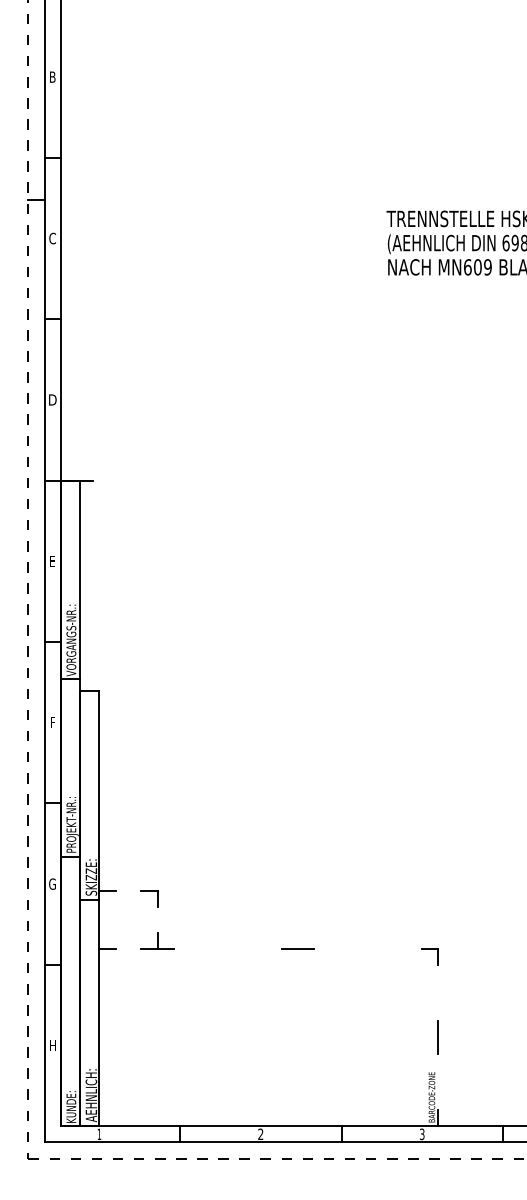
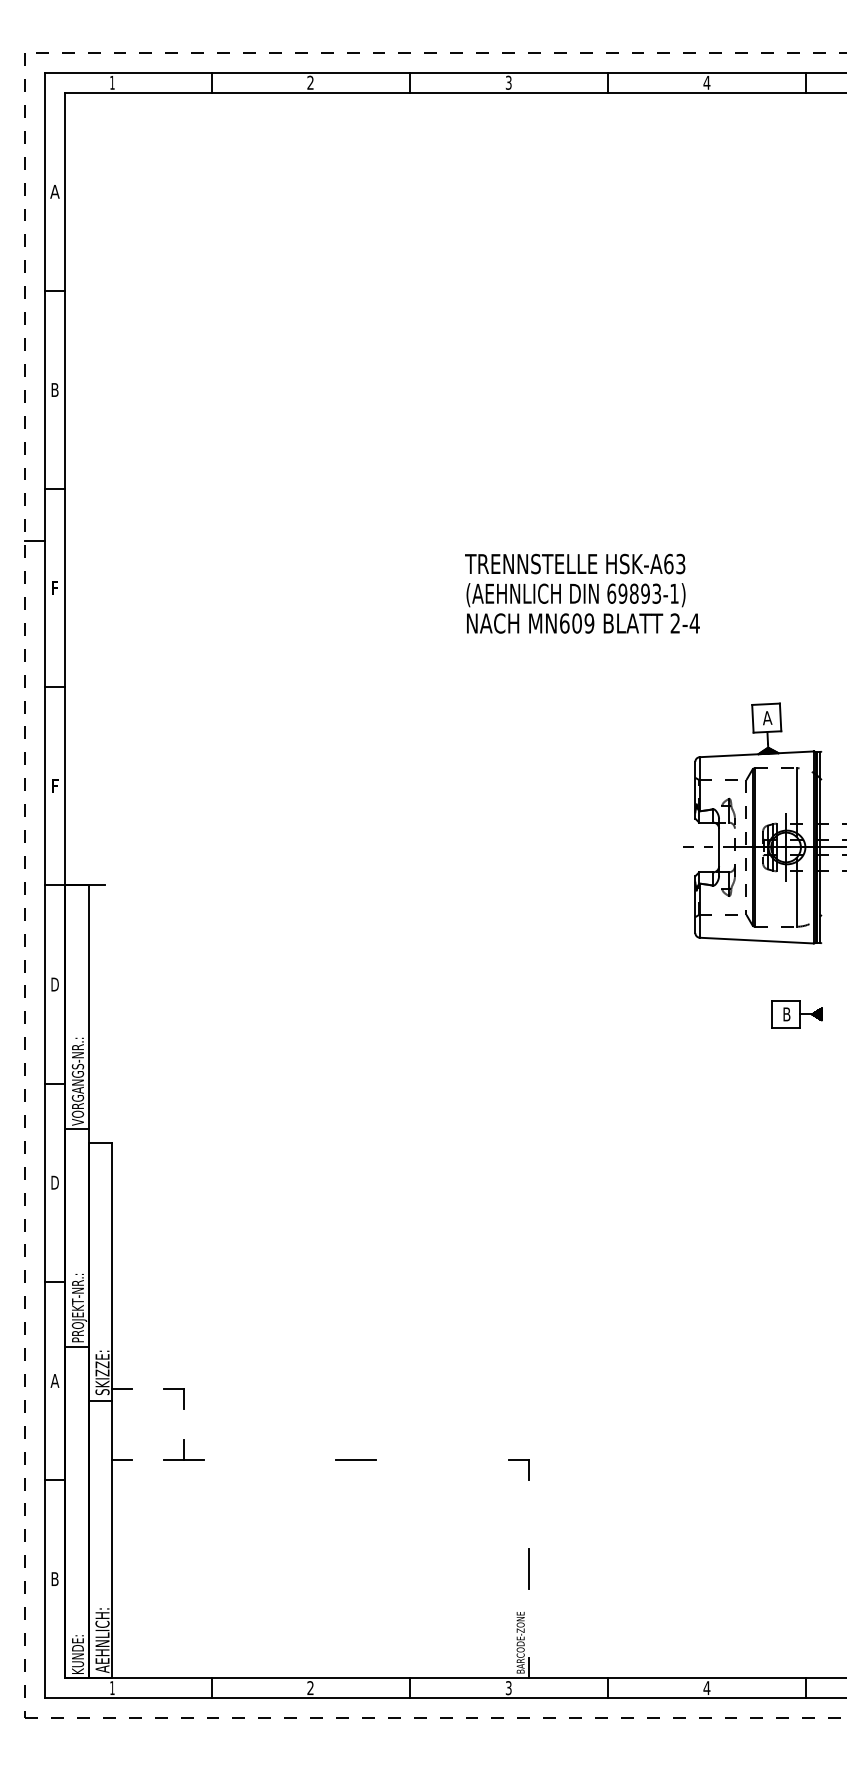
text: (52, 238) -> (54, 588), C -> F
text: (52, 400) -> (54, 786), D -> F
text: (52, 561) -> (54, 984), E -> D
text: (52, 722) -> (54, 1182), F -> D
text: (52, 883) -> (54, 1380), G -> A
text: (52, 1045) -> (54, 1578), H -> B

